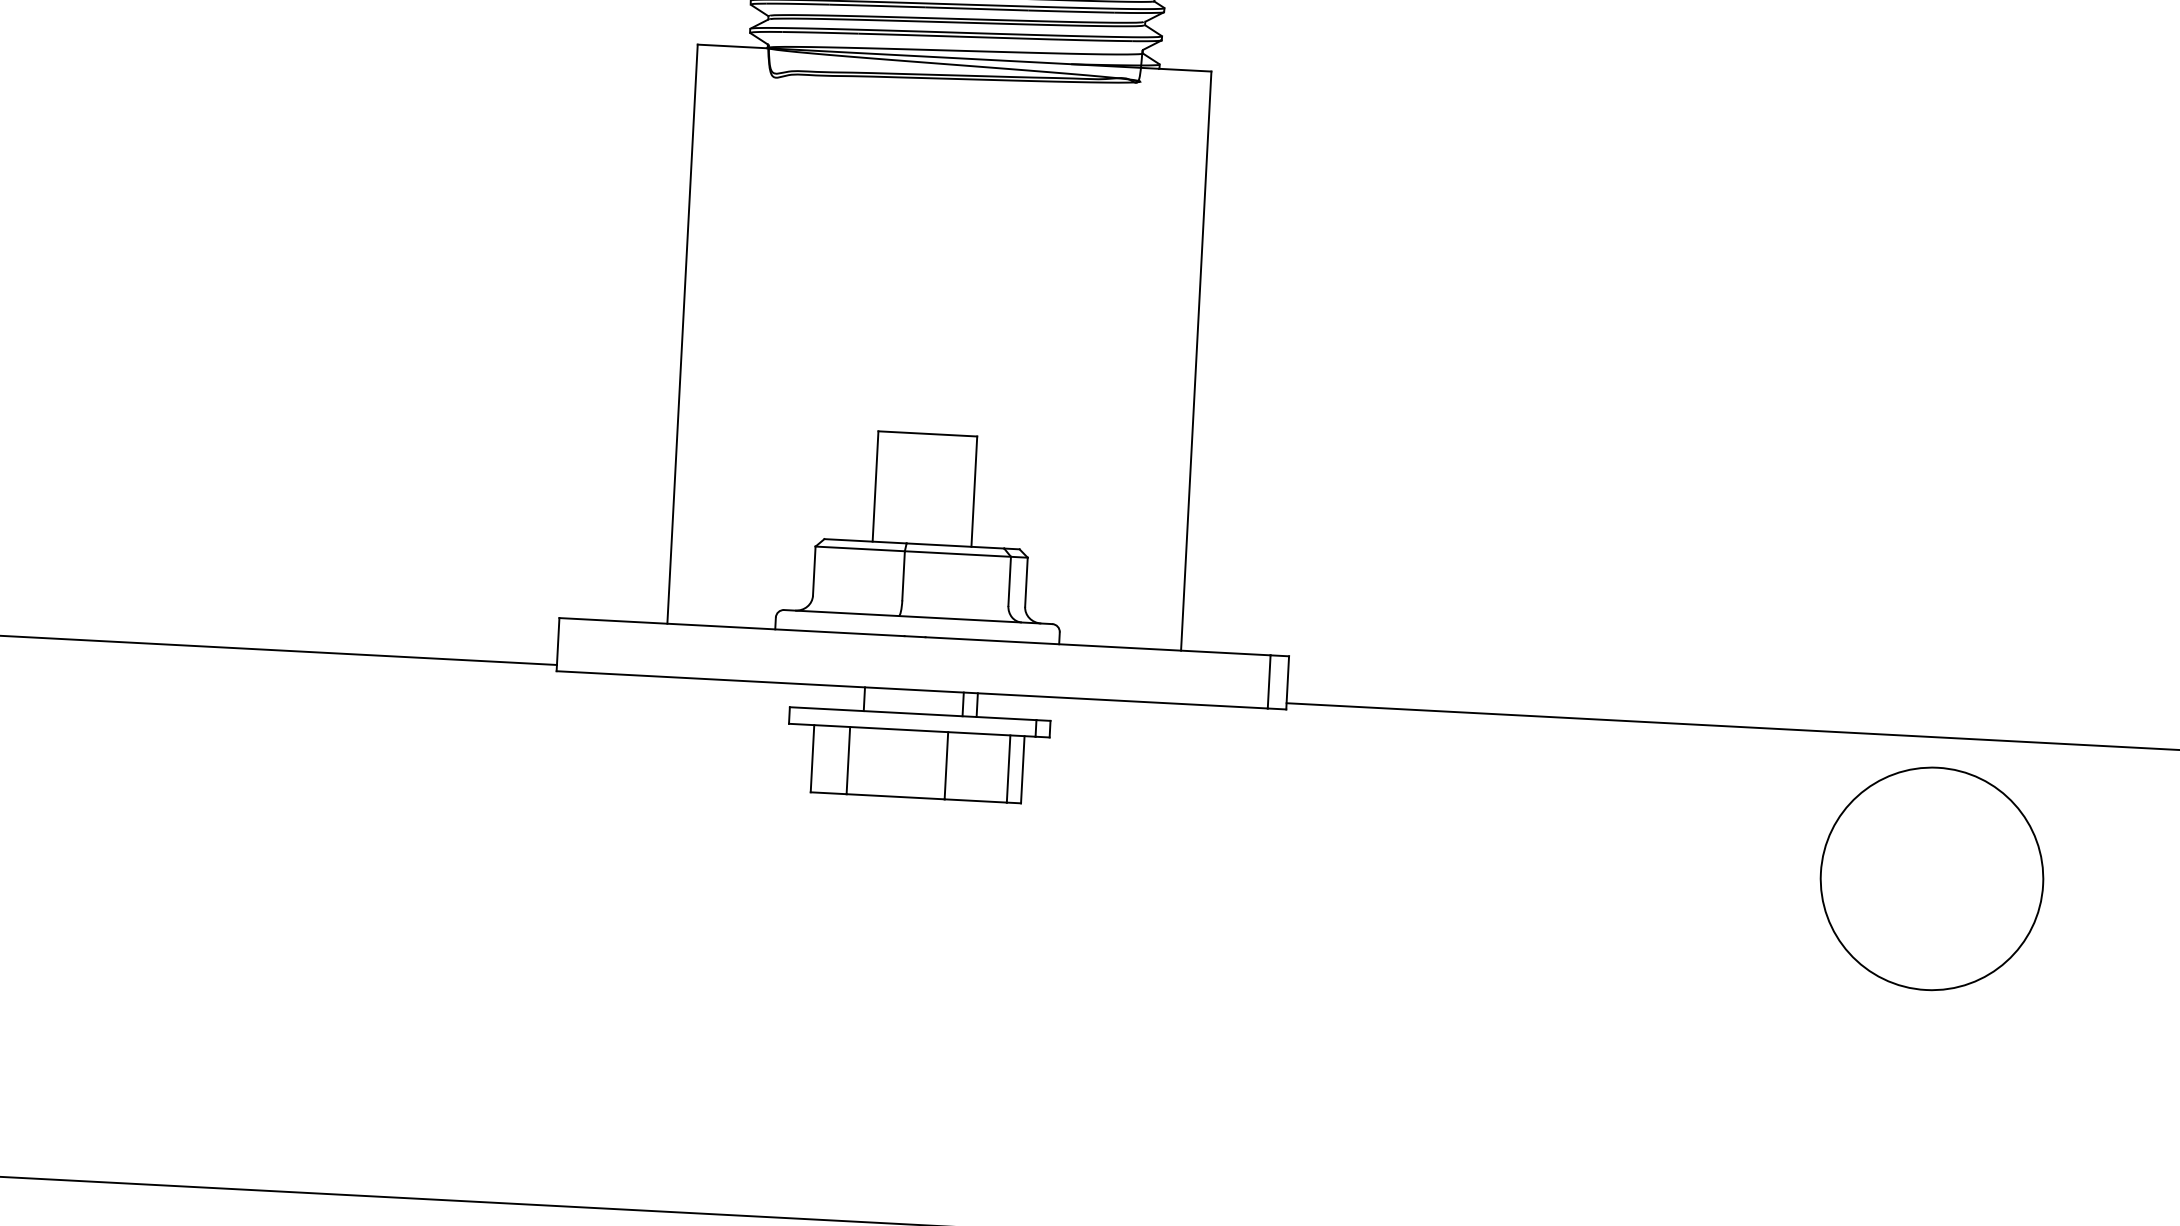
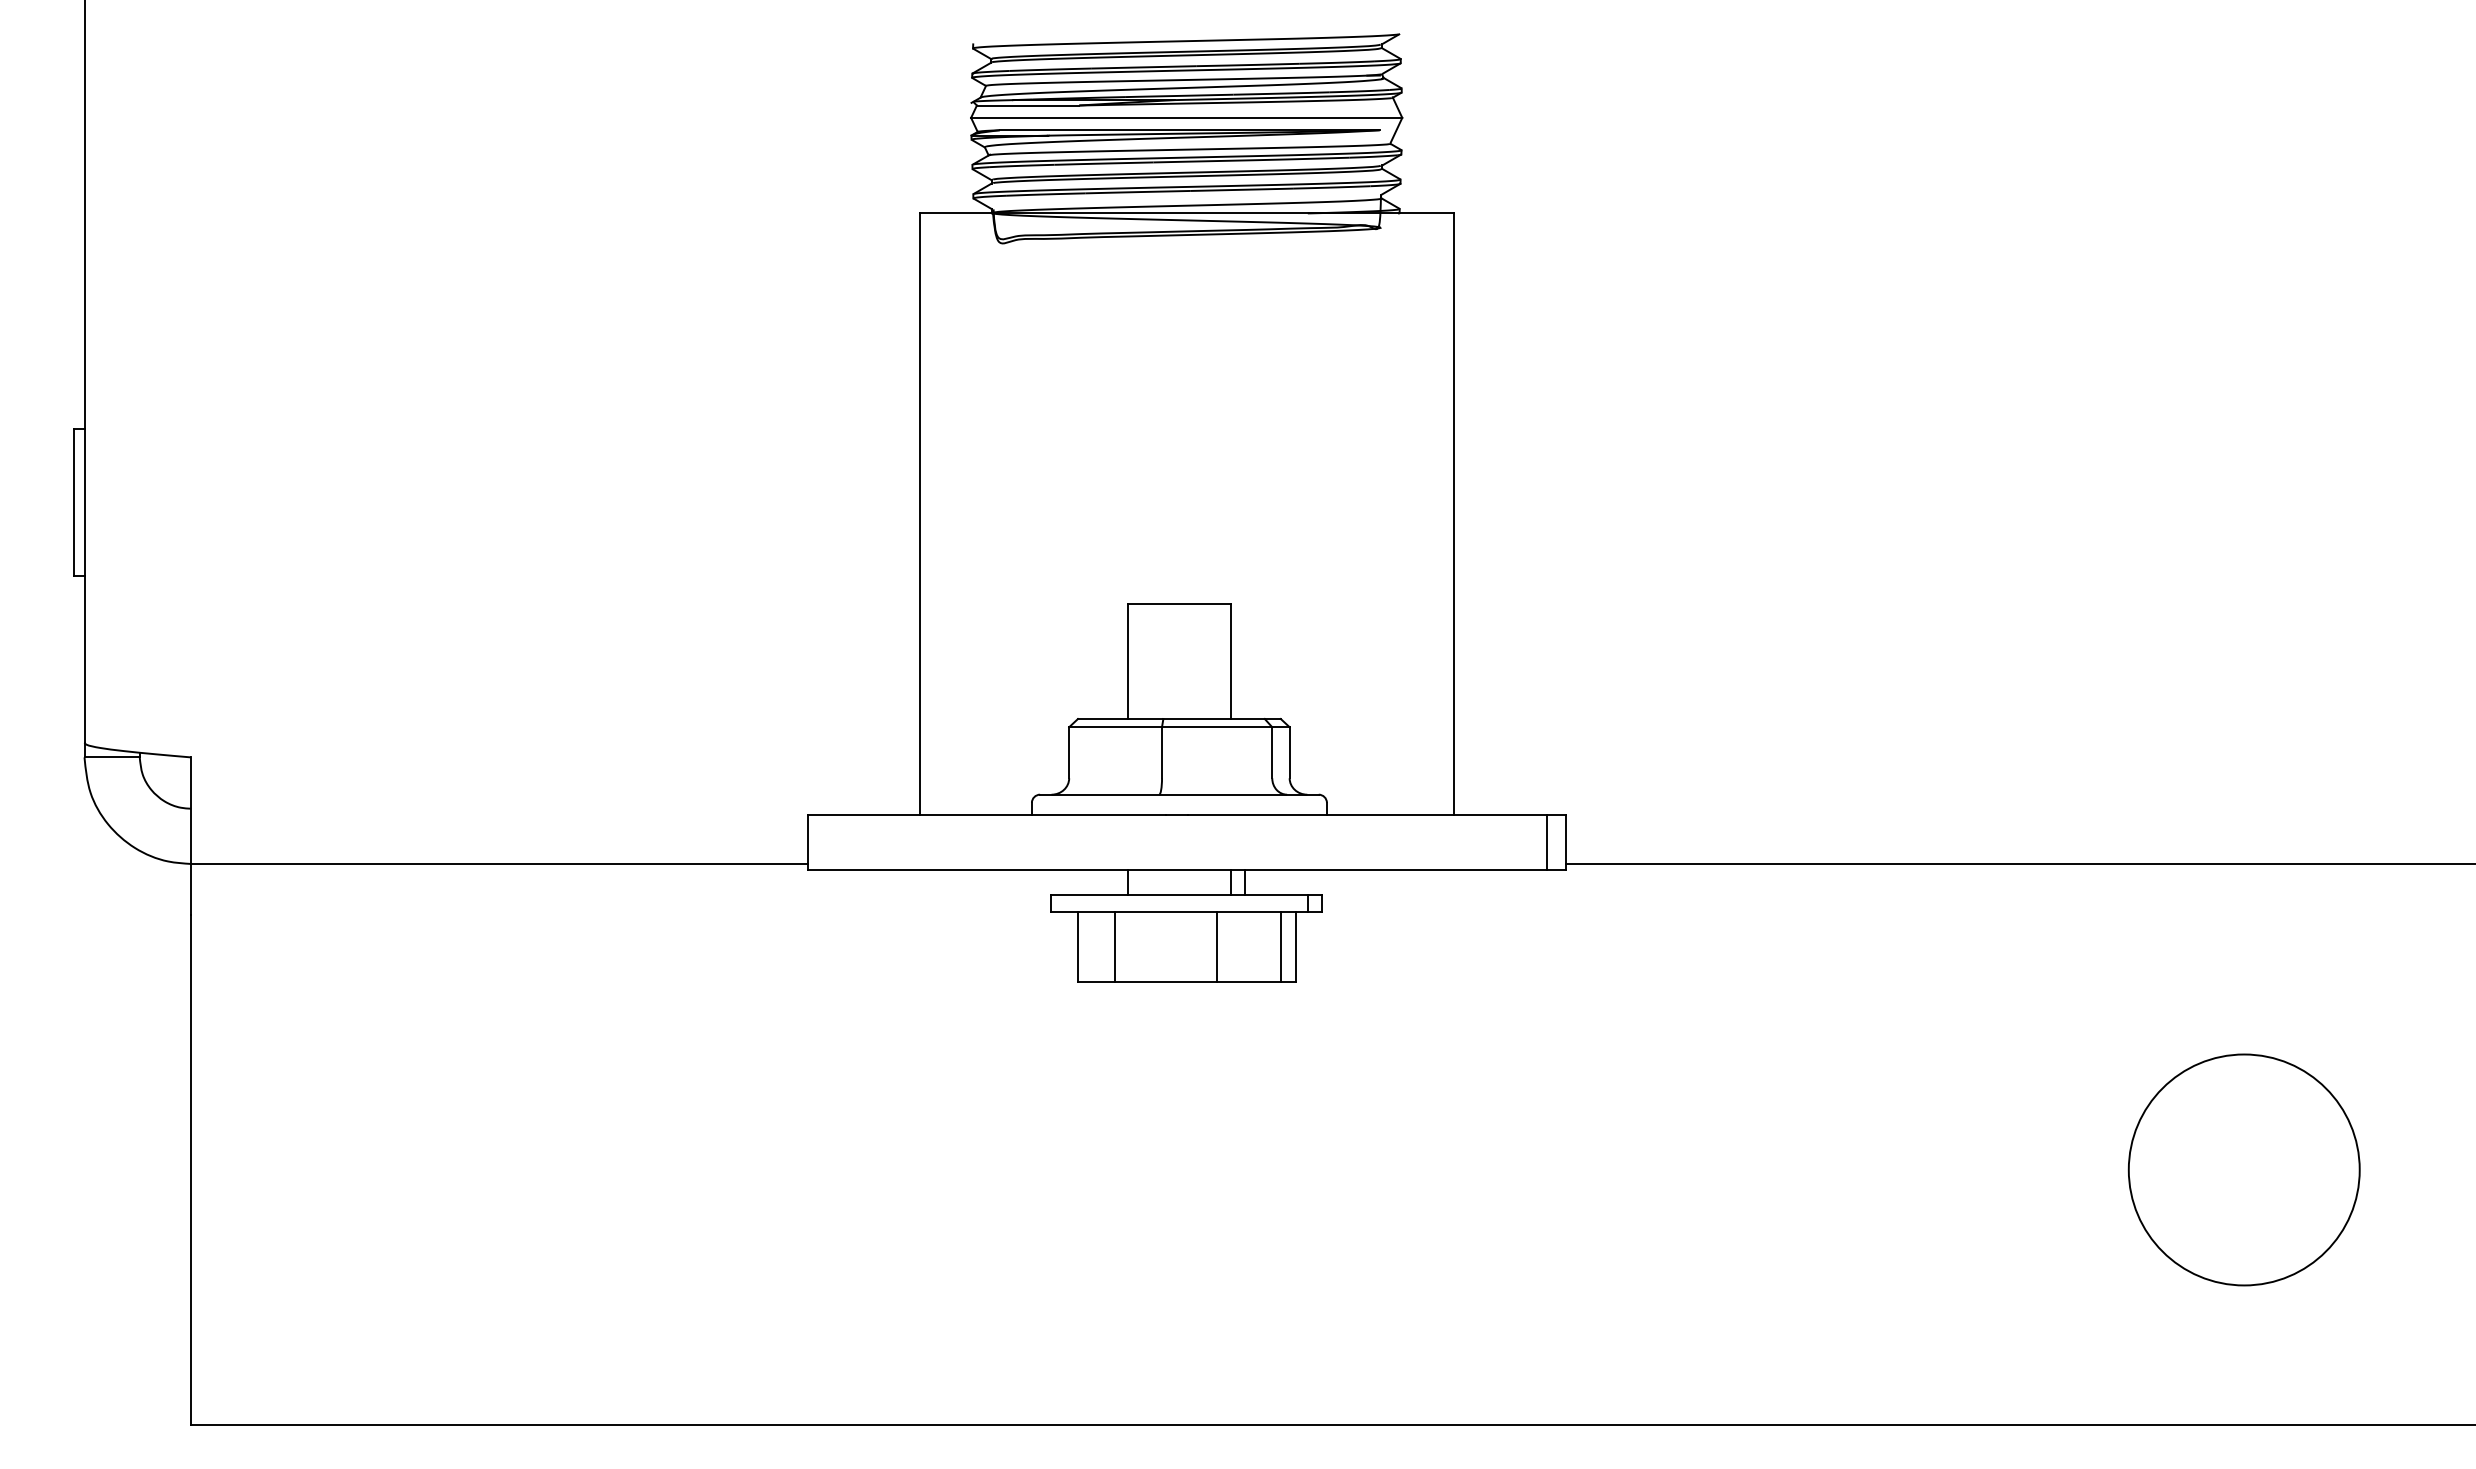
circle: (1931, 878) -> (2243, 1169), moved

